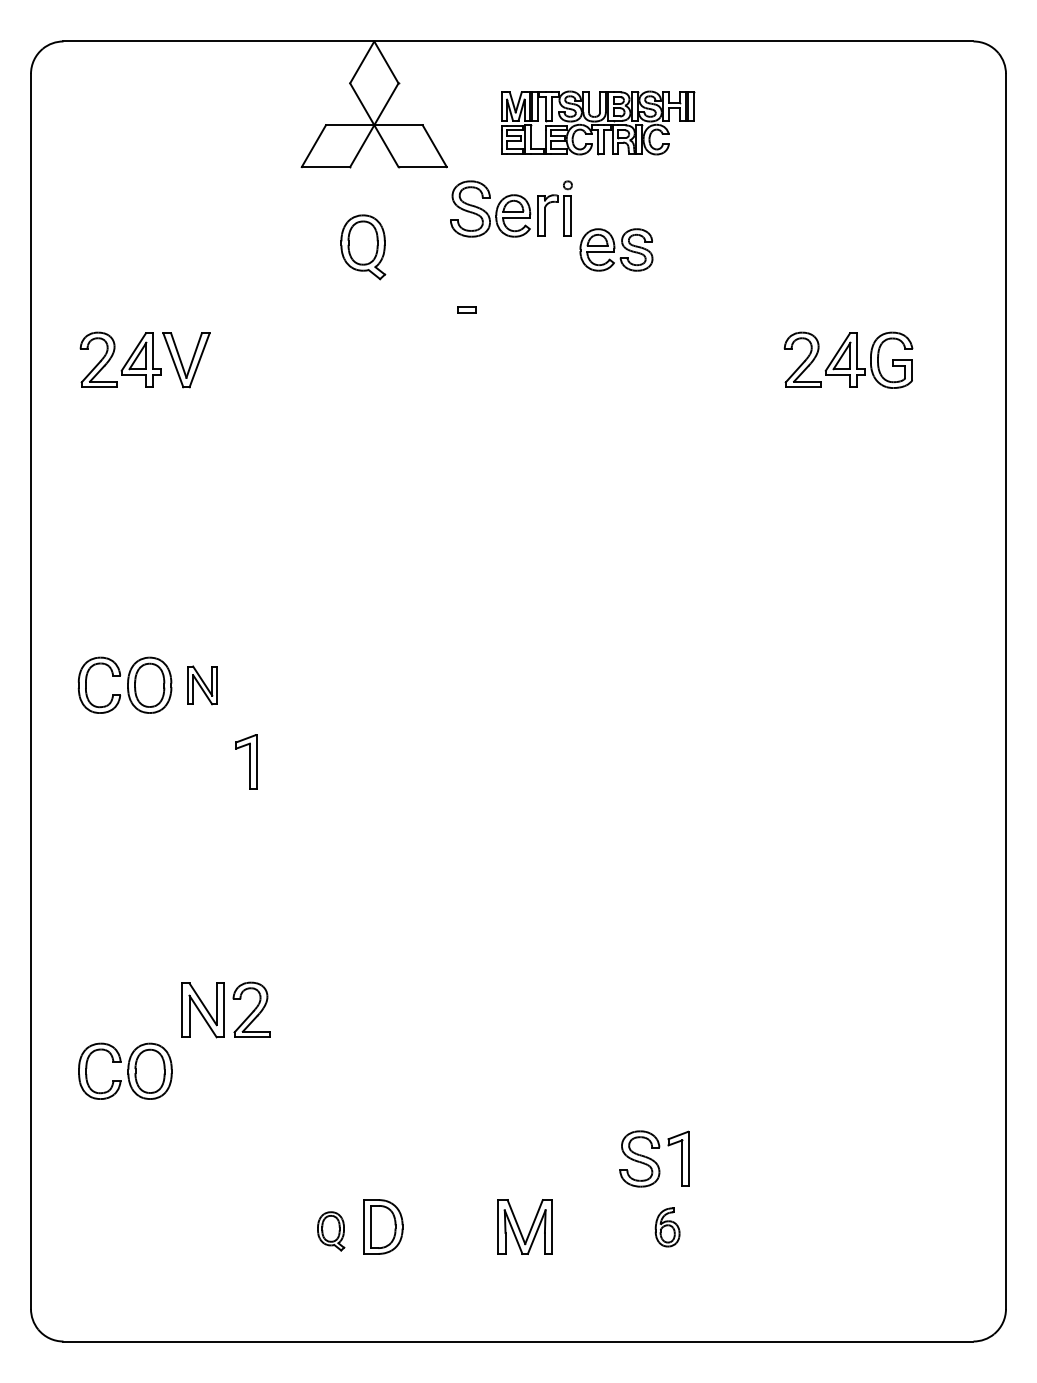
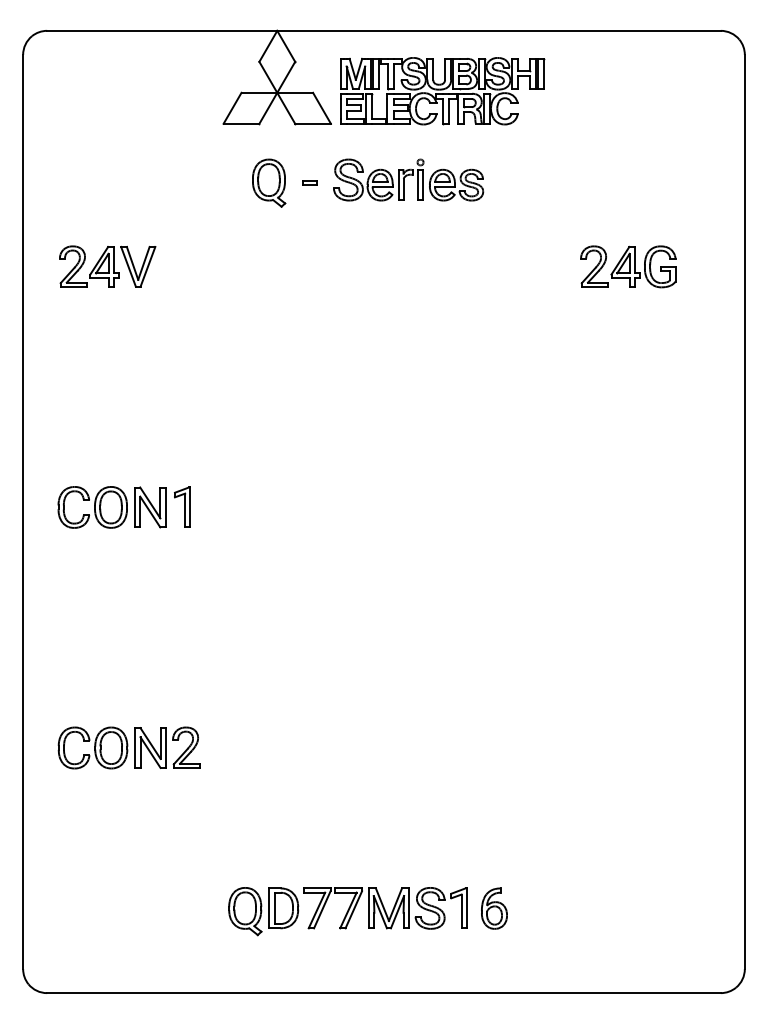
part: (597, 122) -> (442, 90), size x1.43
part: (511, 208) -> (378, 179), moved
part: (466, 309) -> (309, 182), moved
part: (202, 685) -> (150, 507), size x1.43
part: (246, 761) -> (182, 506), moved
part: (125, 1070) -> (93, 747), moved
part: (654, 1158) -> (440, 908), moved
part: (439, 1222) -> (325, 905), added
part: (667, 1227) -> (494, 908), size x1.43
part: (330, 1231) -> (244, 911), size x1.67

